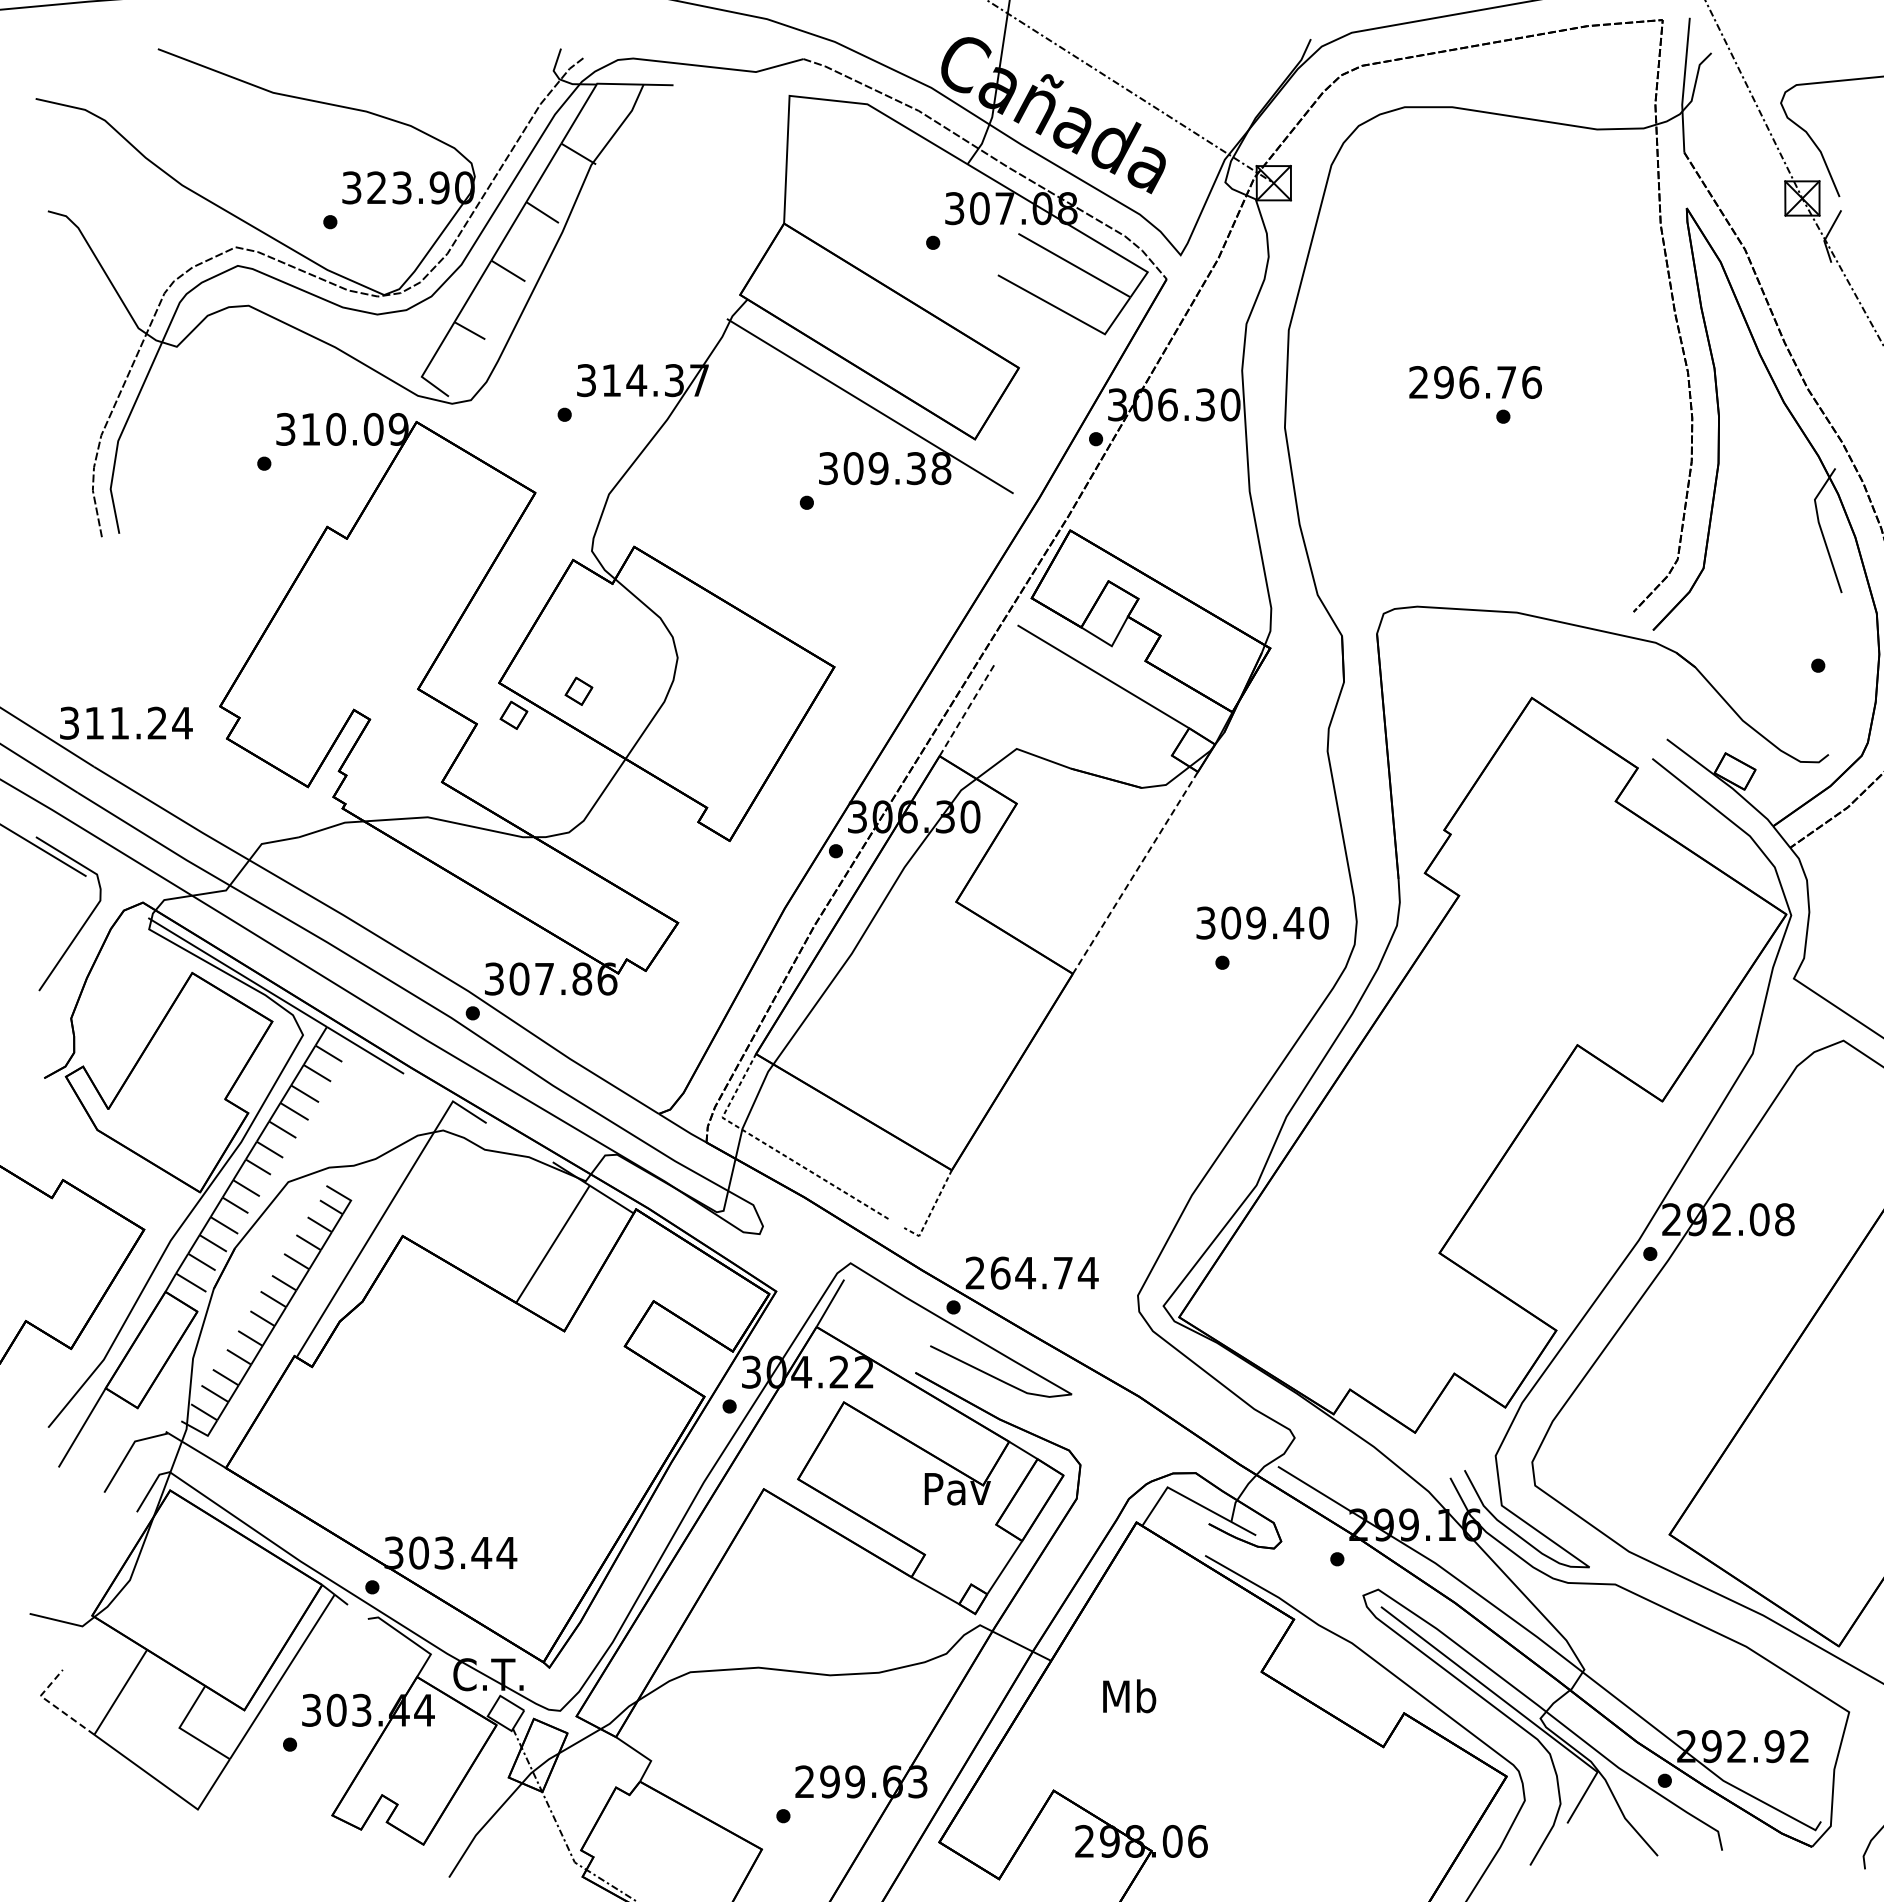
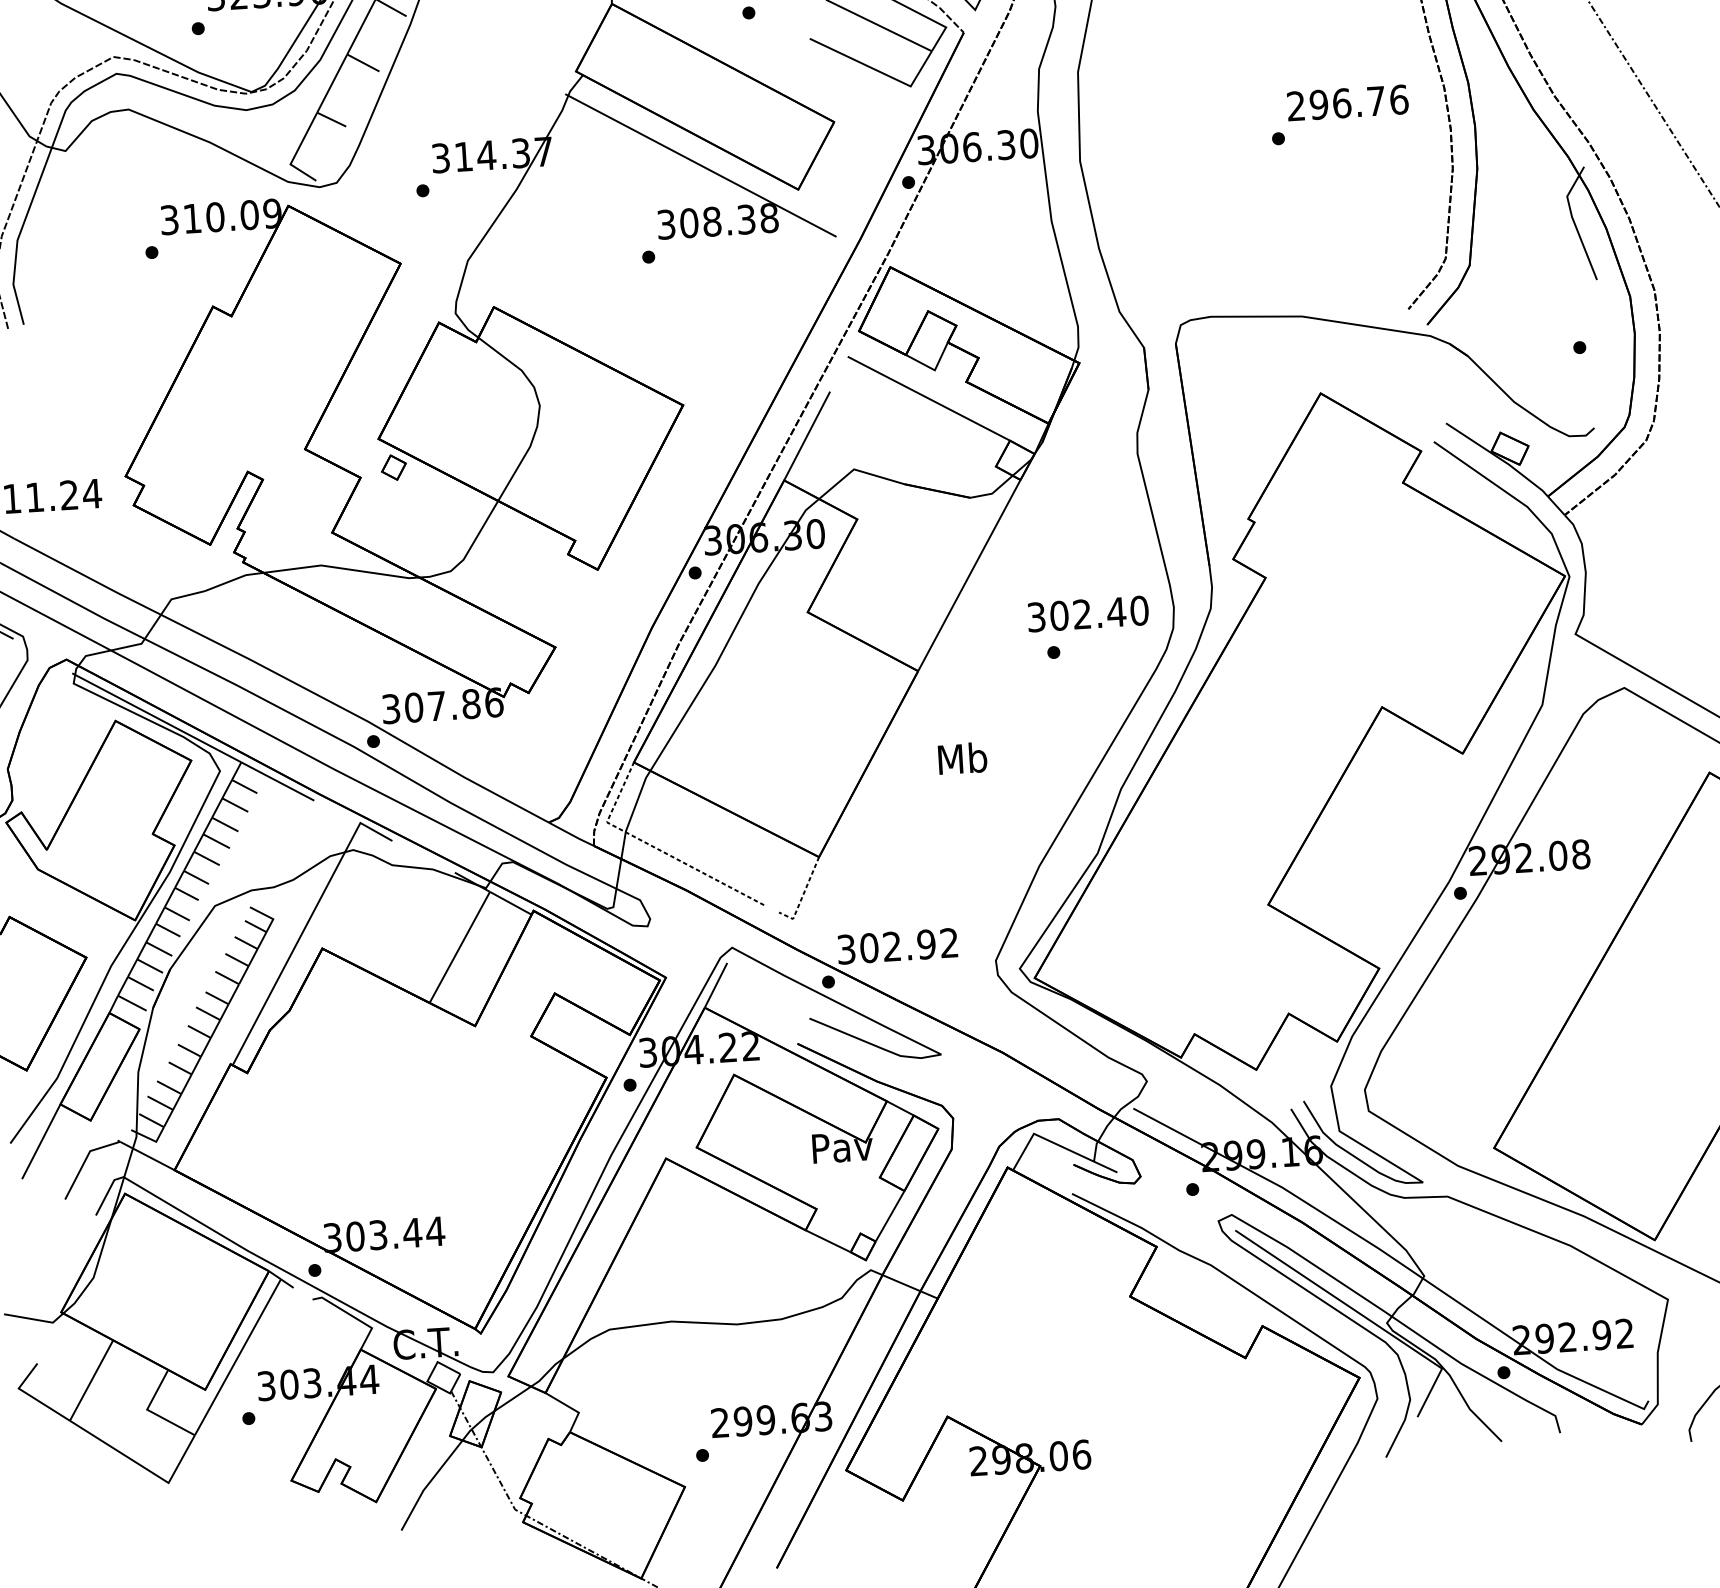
text: (1475, 382) -> (1347, 103), moved
text: (878, 468) -> (712, 221), 309.38 -> 308.38
part: (578, 690) -> (451, 441), removed
line: (967, 709) -> (806, 436), dashed -> solid
line: (1135, 872) -> (969, 575), dashed -> solid
text: (1255, 922) -> (1081, 613), 309.40 -> 302.40
text: (1031, 1272) -> (897, 945), 264.74 -> 302.92
text: (1129, 1696) -> (962, 758), moved
line: (52, 1704) -> (30, 1395), dashed -> solid

